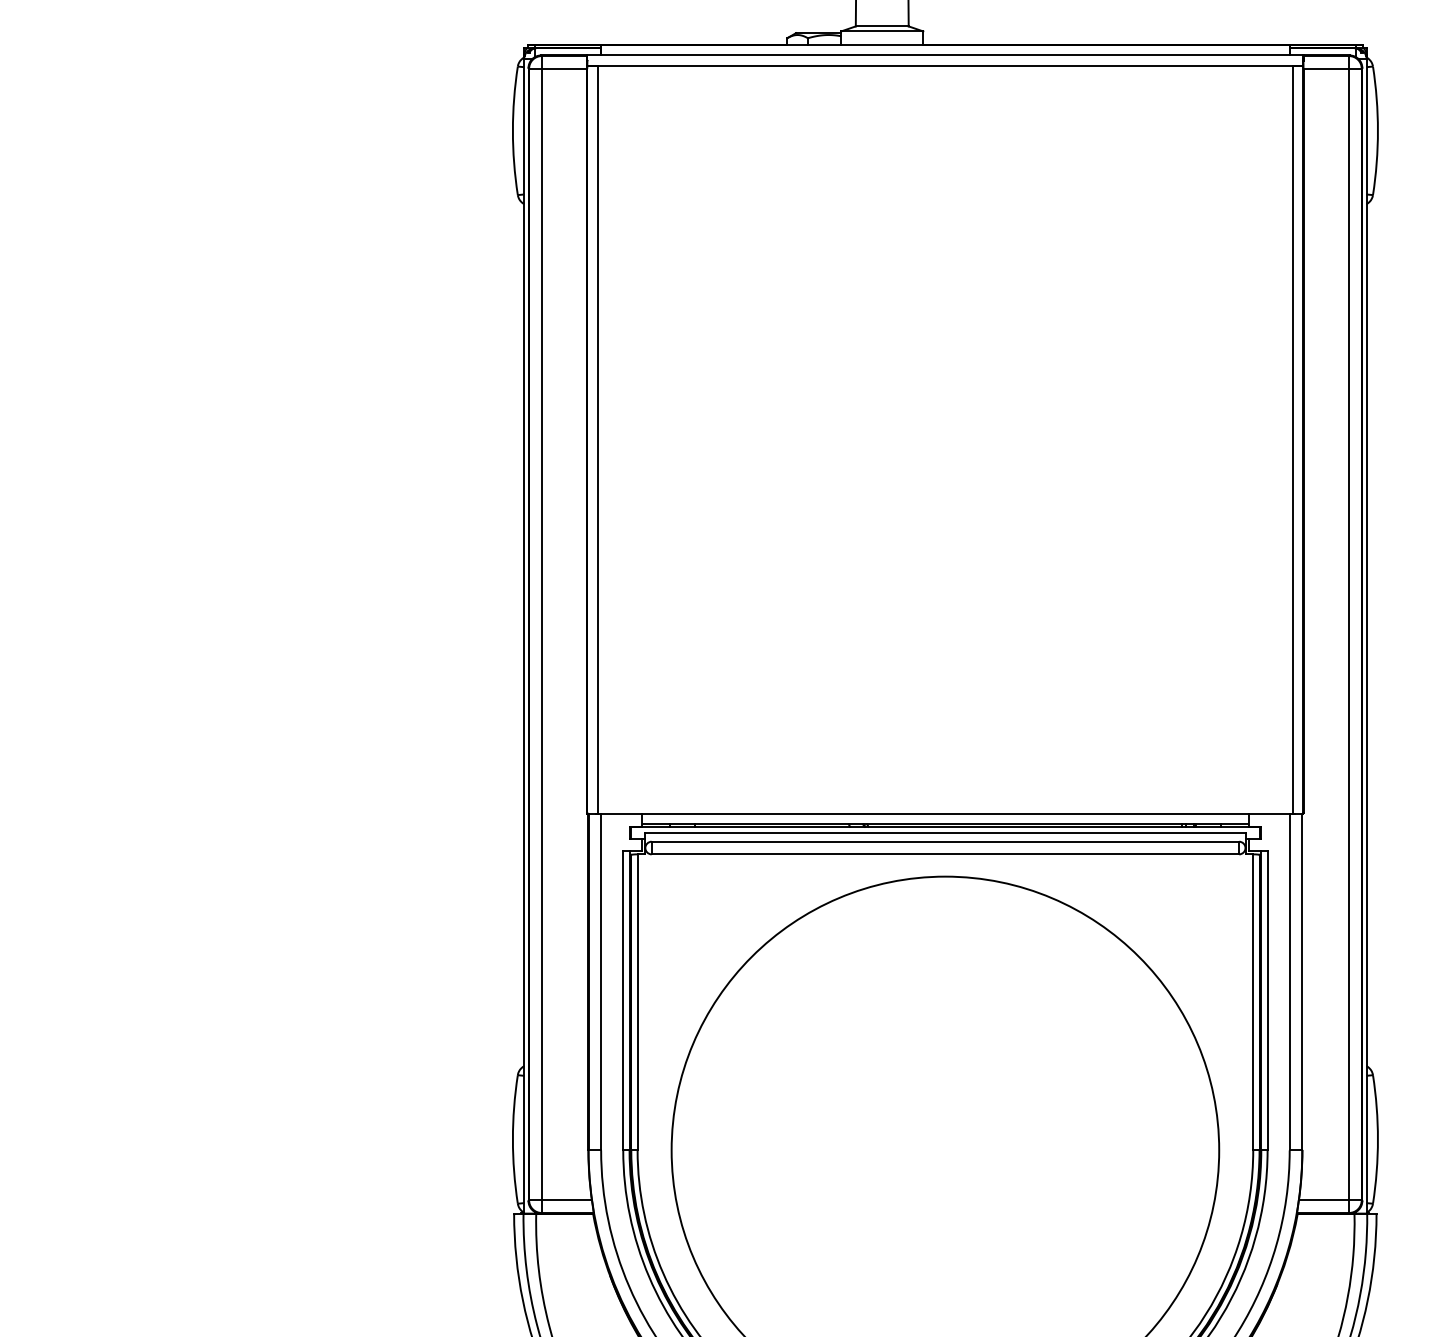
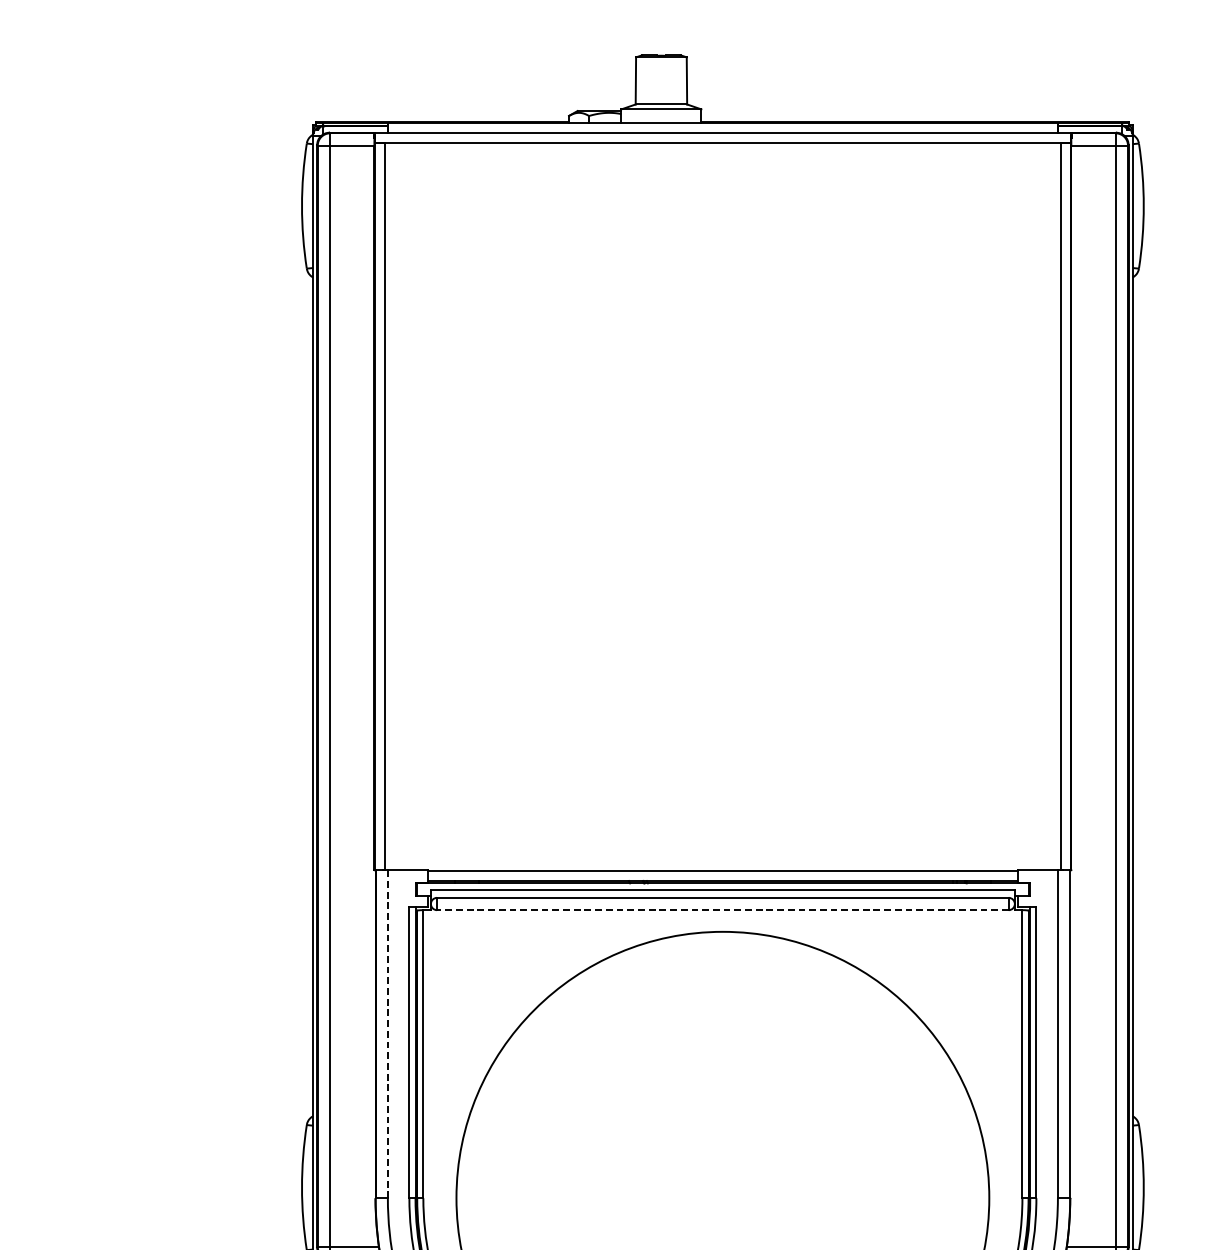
line: (945, 854) -> (722, 910), solid -> dashed
line: (601, 981) -> (388, 1033), solid -> dashed

